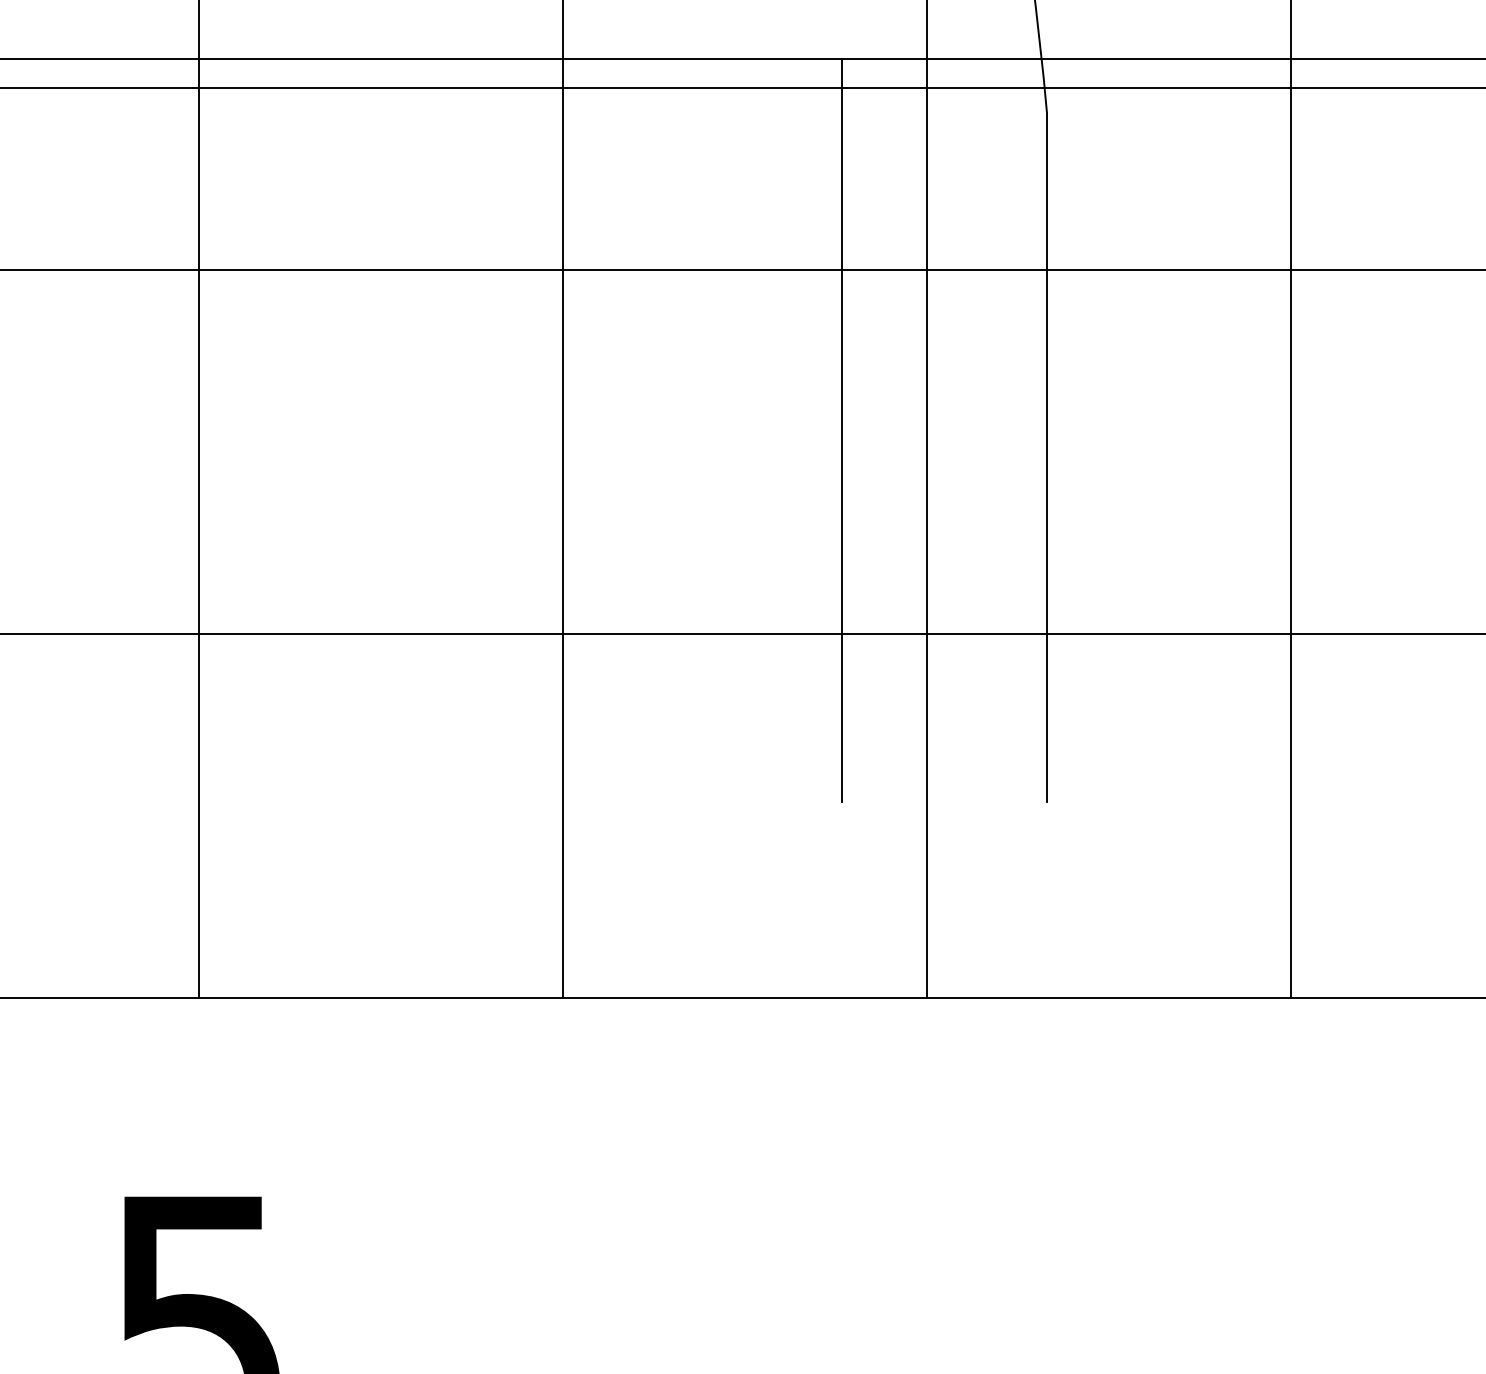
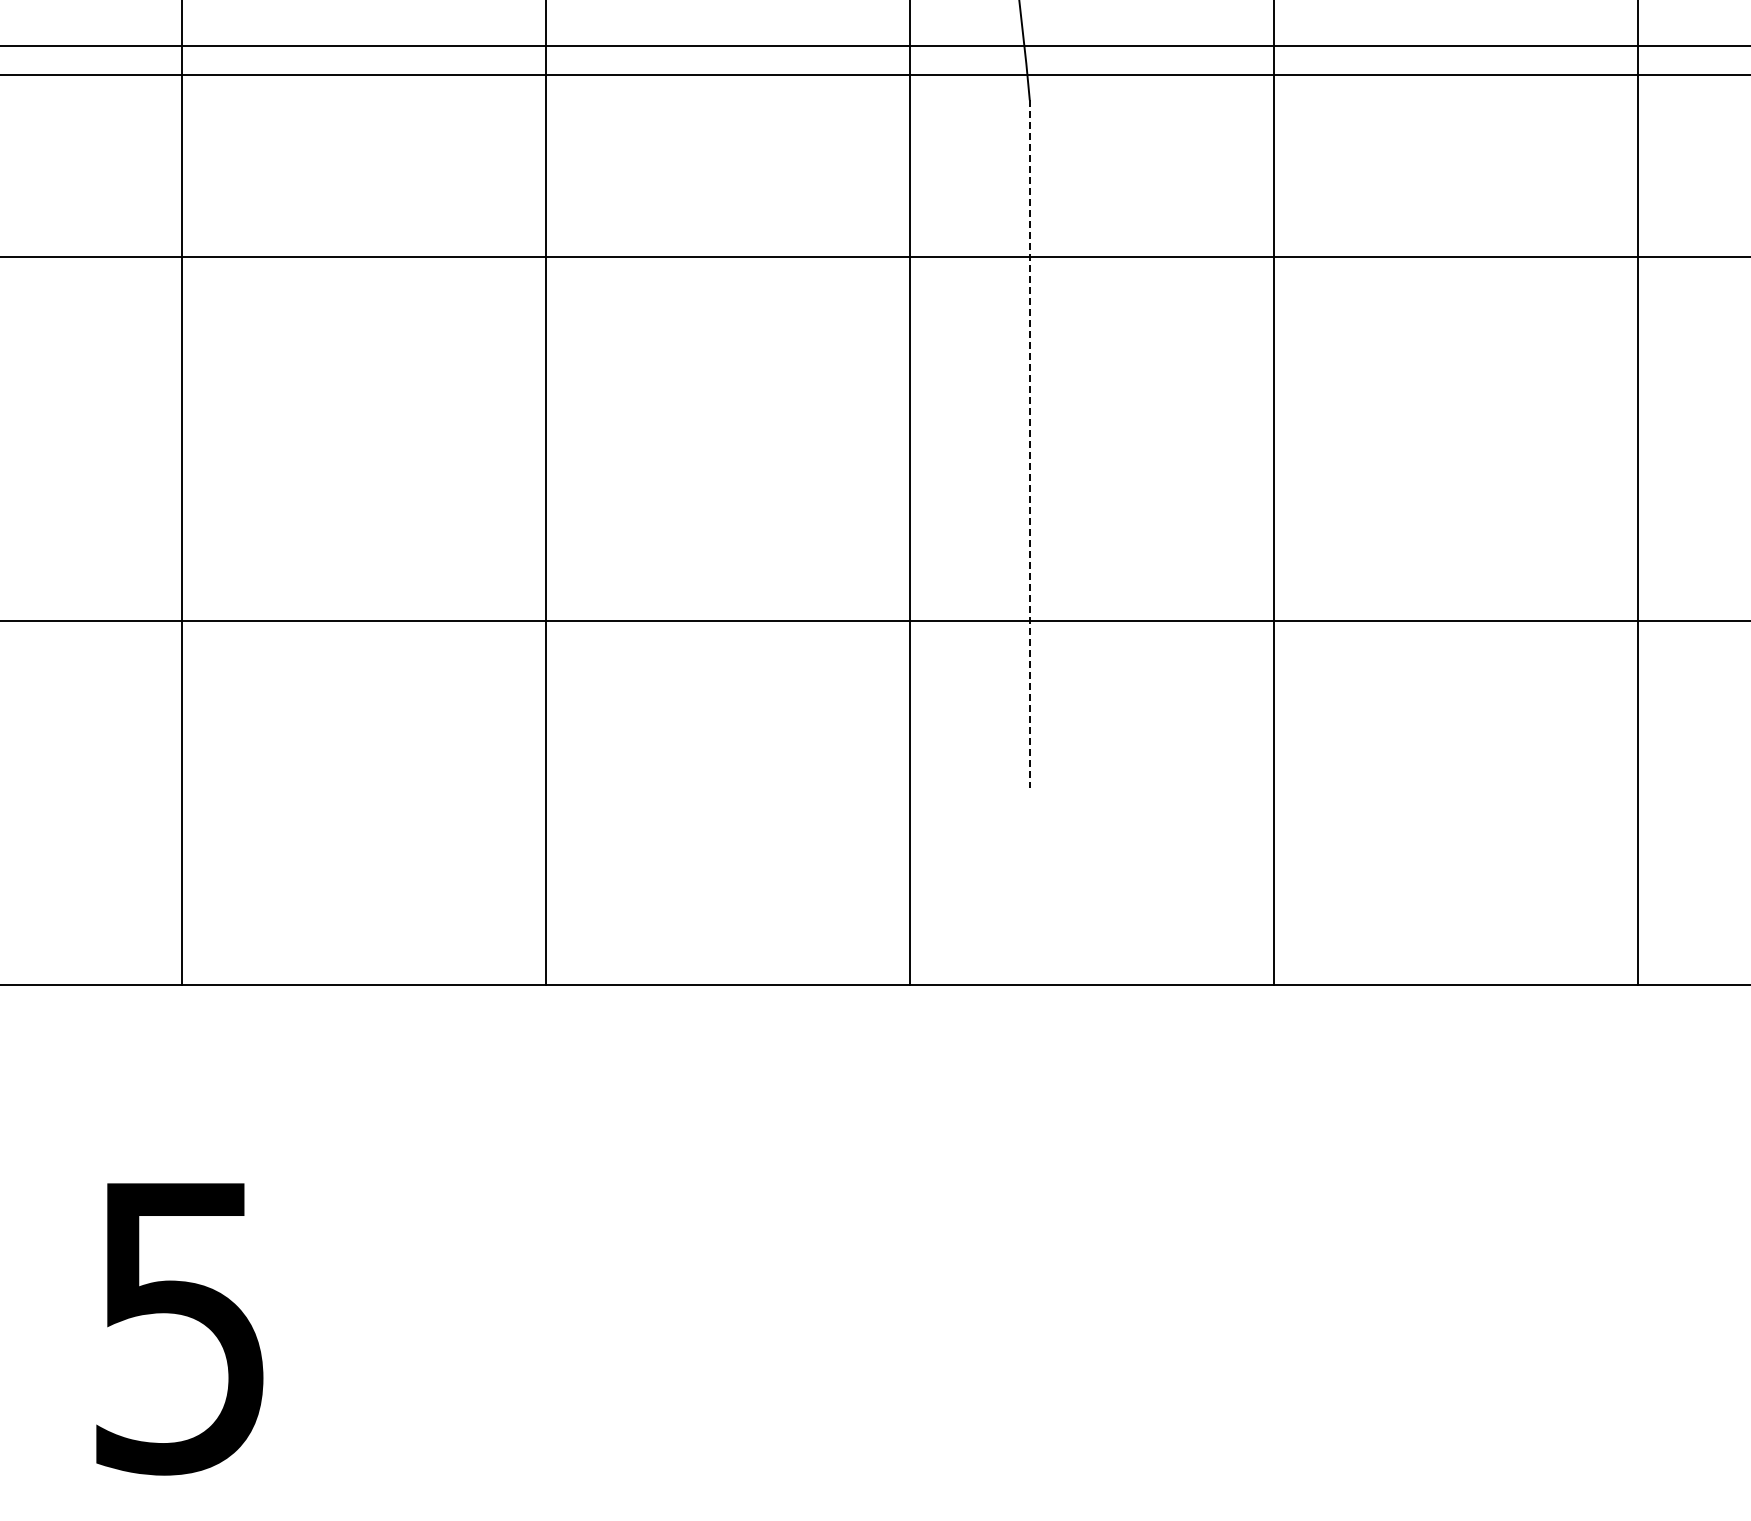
line: (841, 429) -> (824, 416), removed
line: (1046, 457) -> (1029, 444), solid -> dashed

